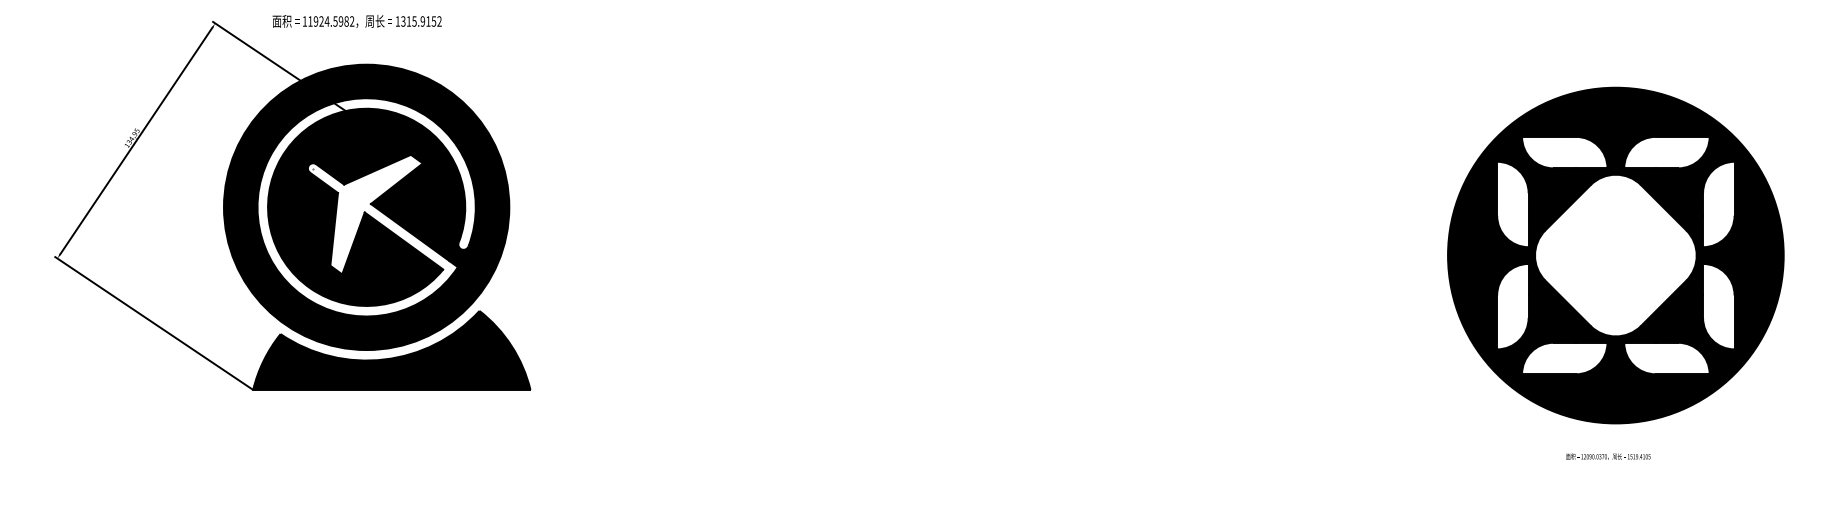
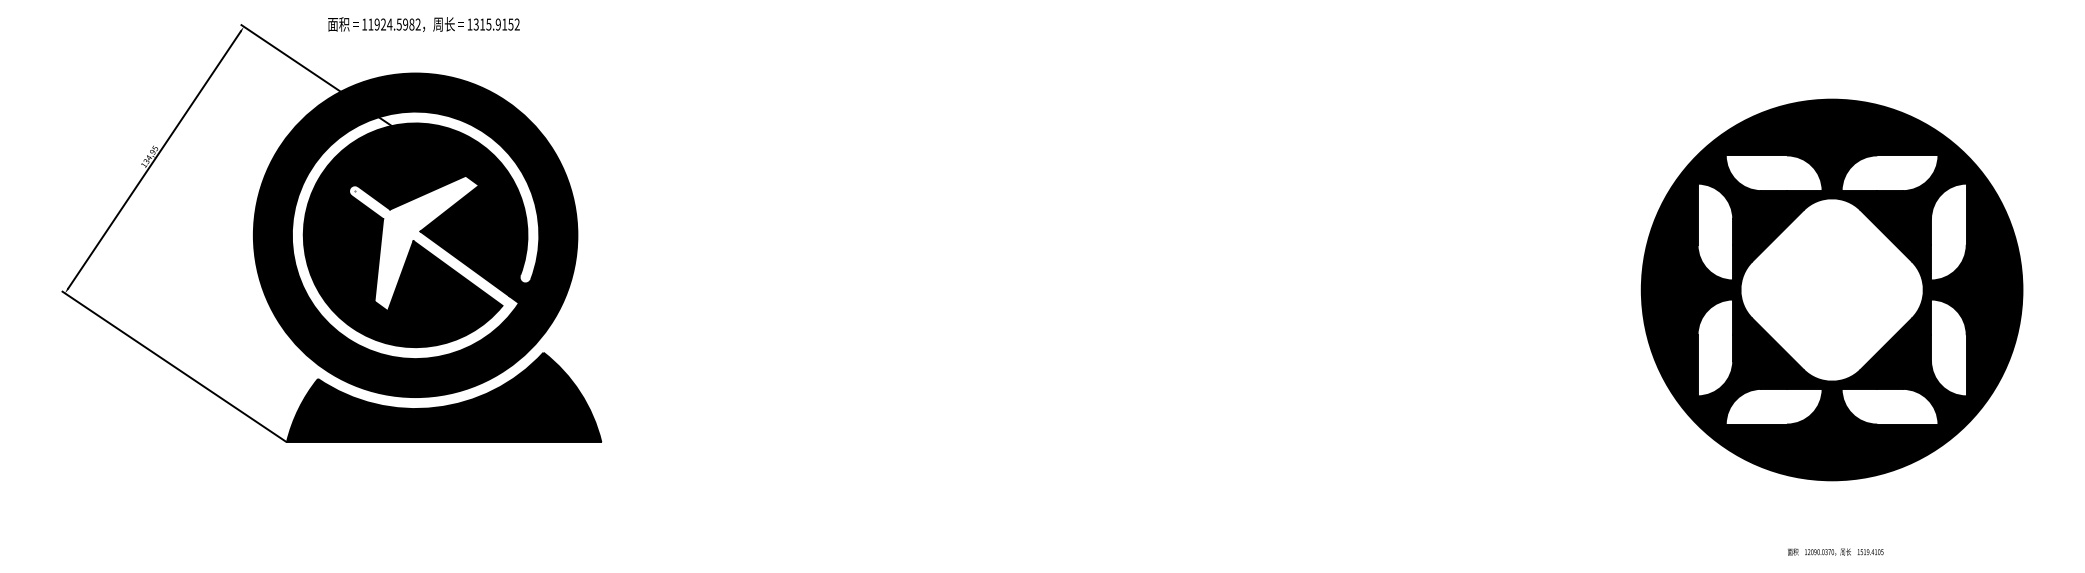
text: (356, 21) -> (423, 24), moved
text: (1608, 456) -> (1835, 551), moved

